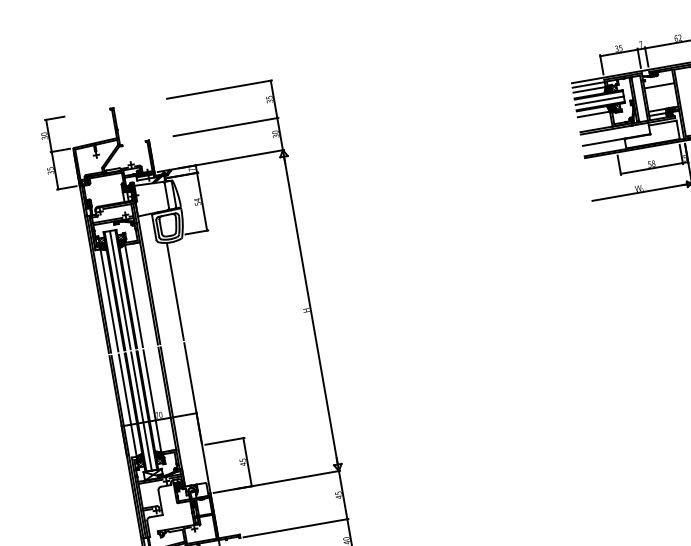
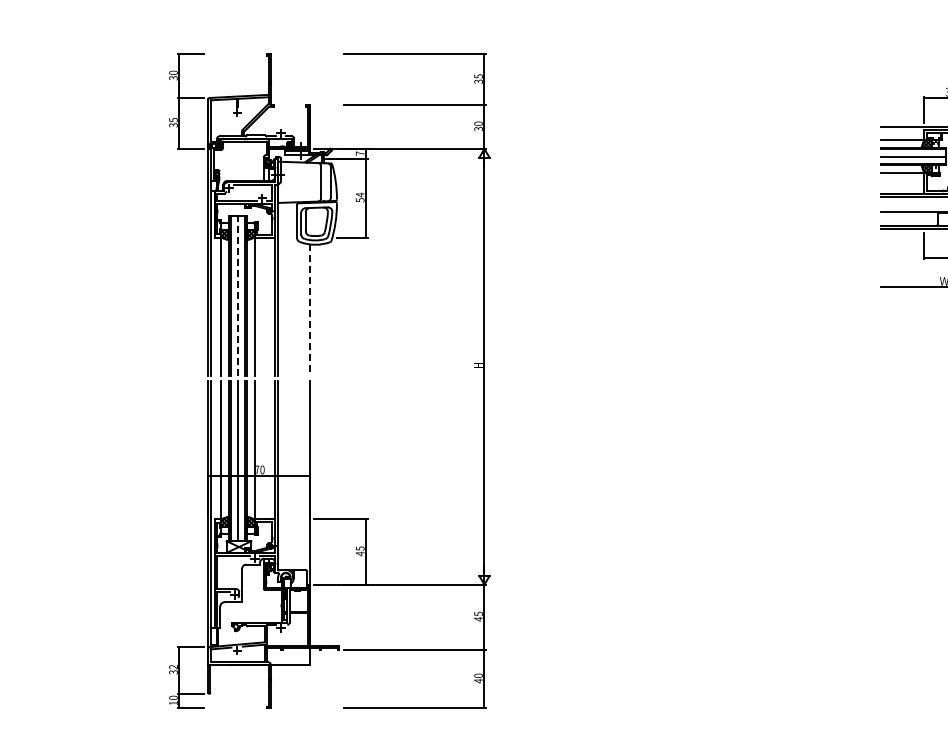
line: (588, 85) -> (902, 133), removed
line: (119, 289) -> (237, 295), solid -> dashed
line: (175, 291) -> (310, 310), solid -> dashed

